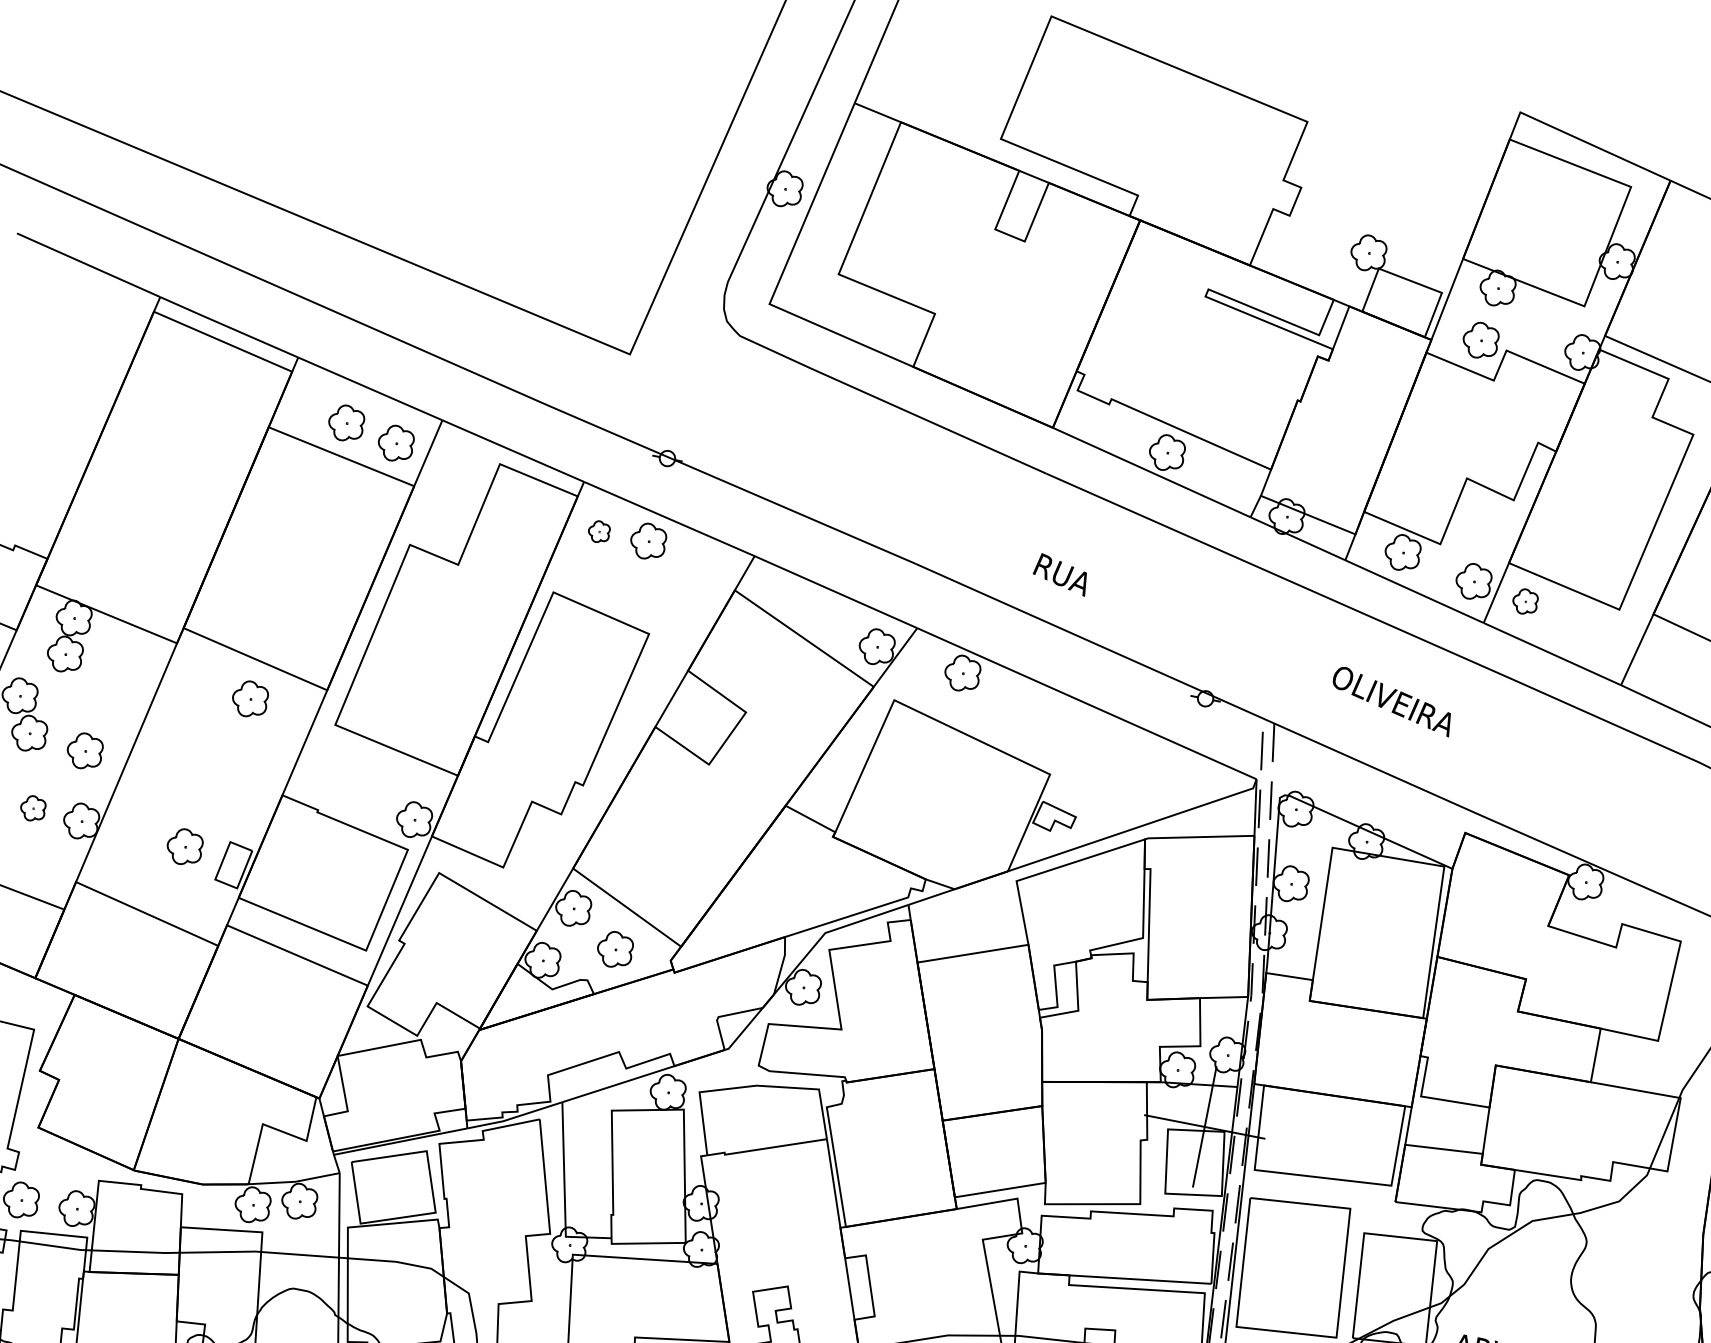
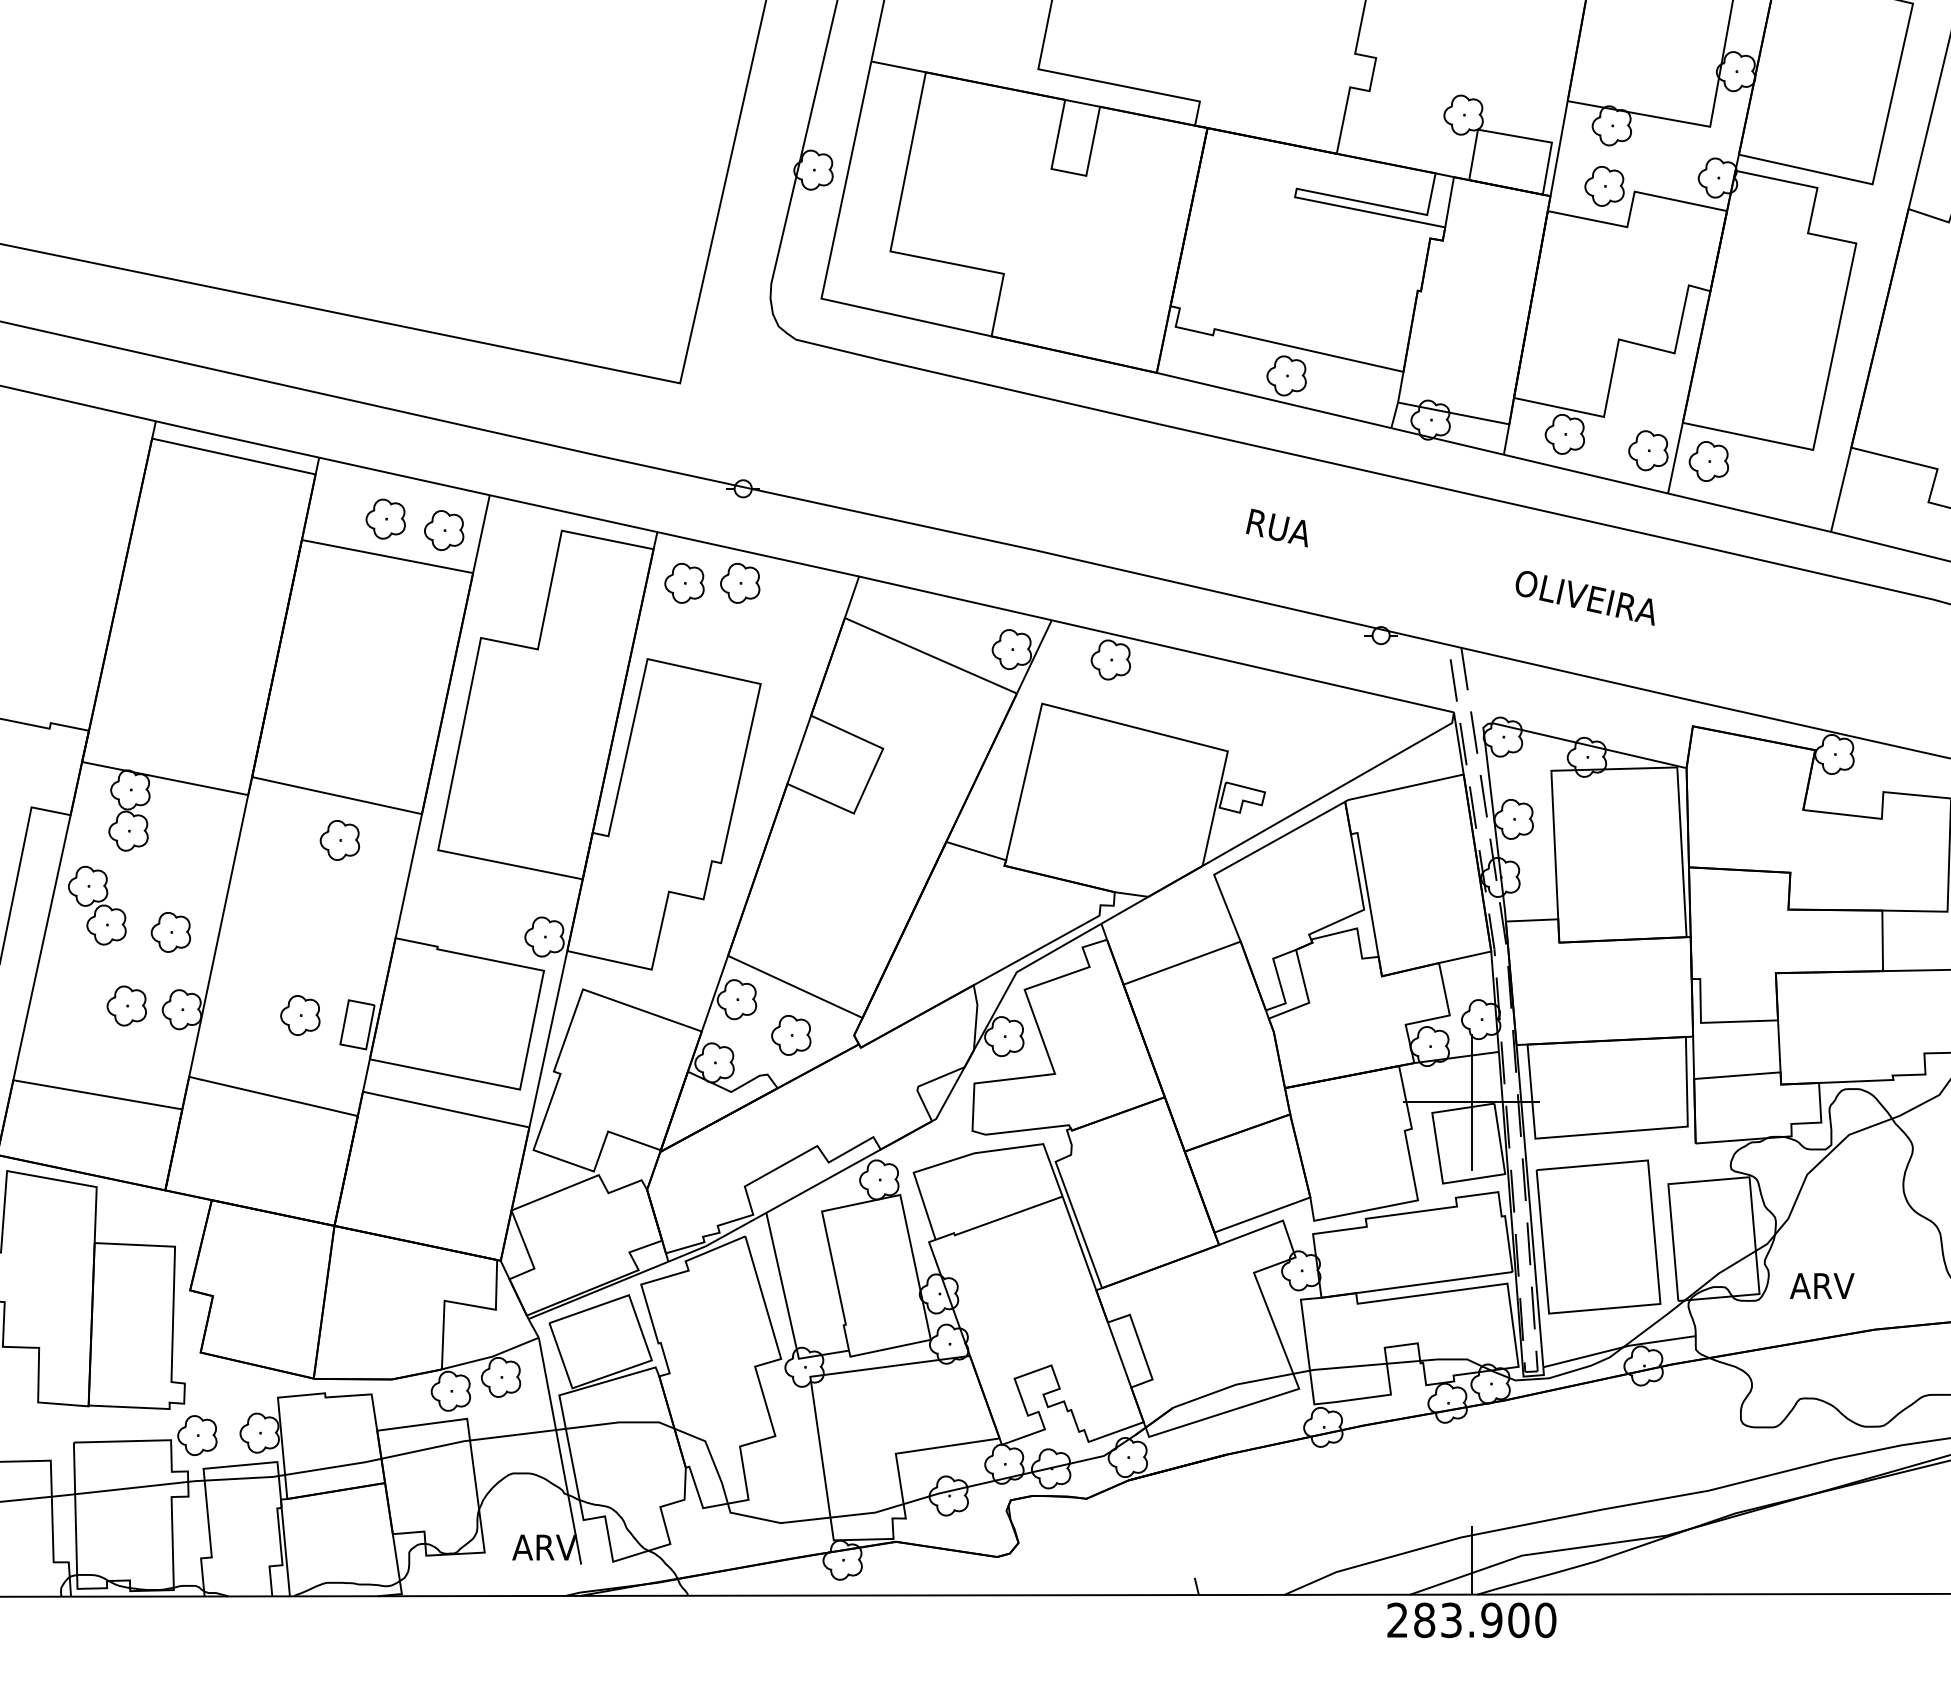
part: (599, 532) -> (684, 583), size x1.67
text: (1060, 573) -> (1276, 527), moved
part: (1524, 601) -> (1708, 461), size x1.43
part: (33, 808) -> (126, 1005), size x1.43

